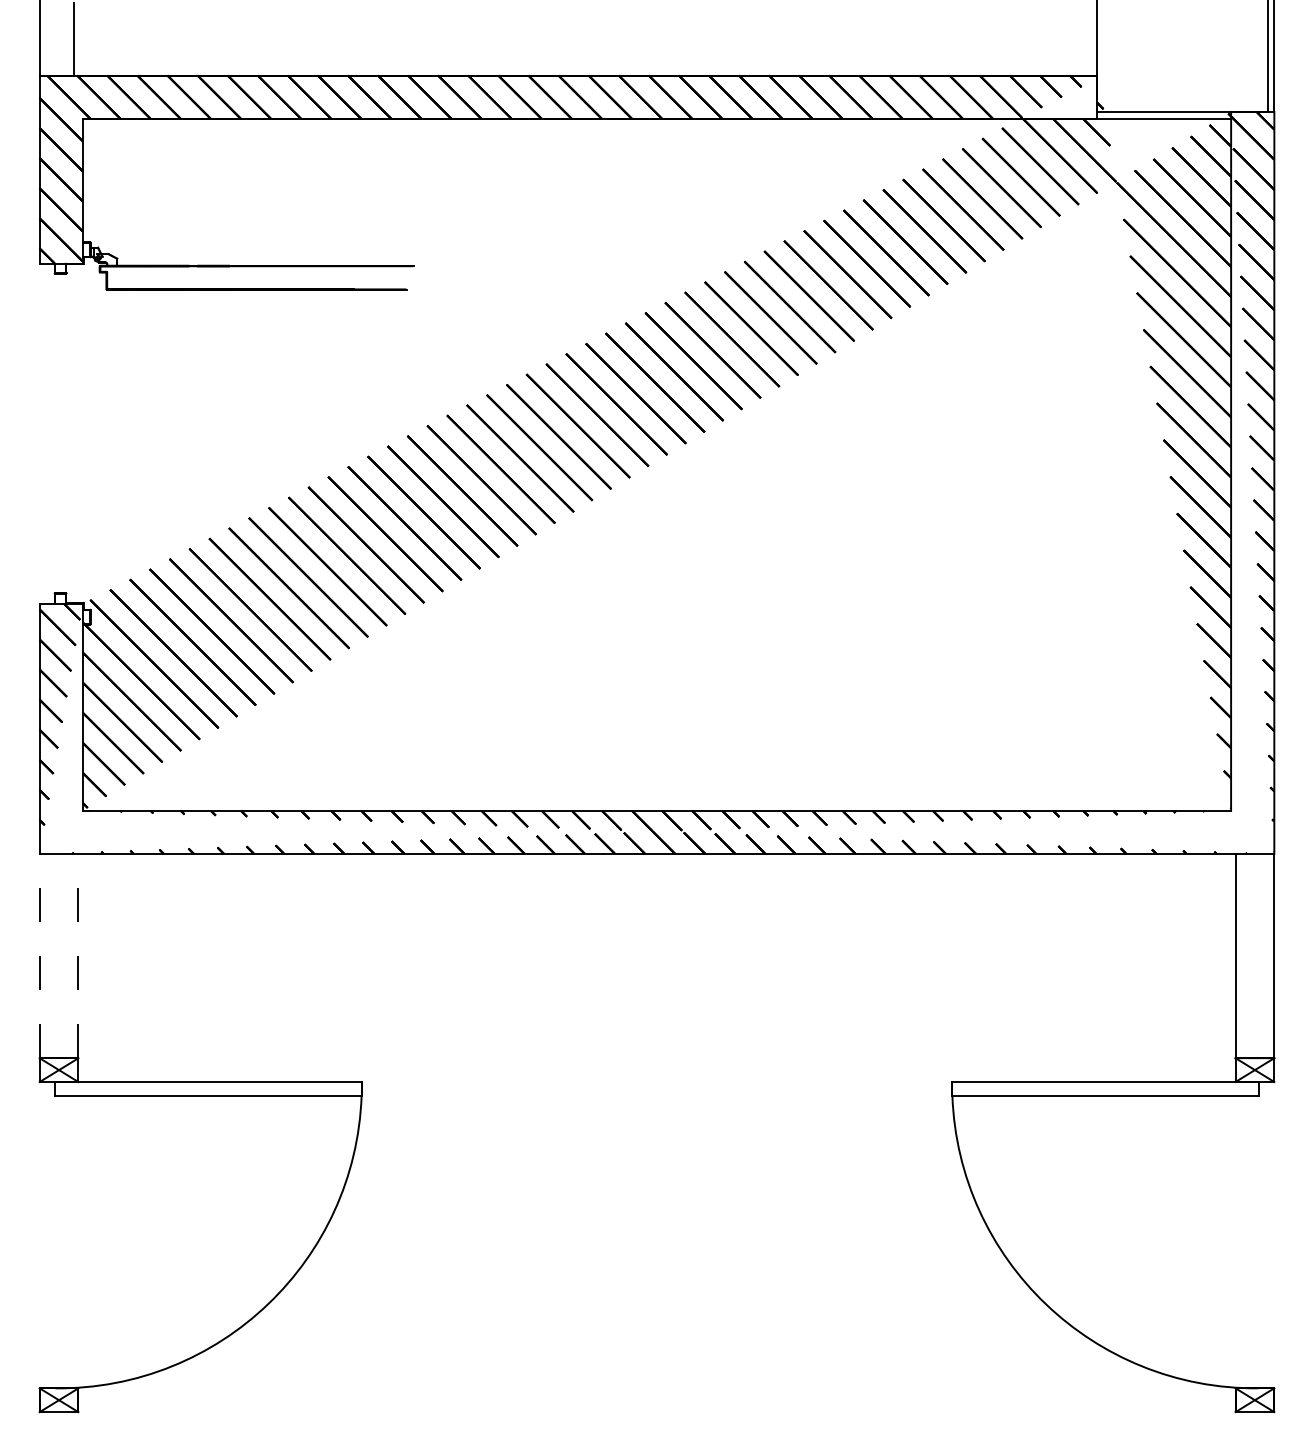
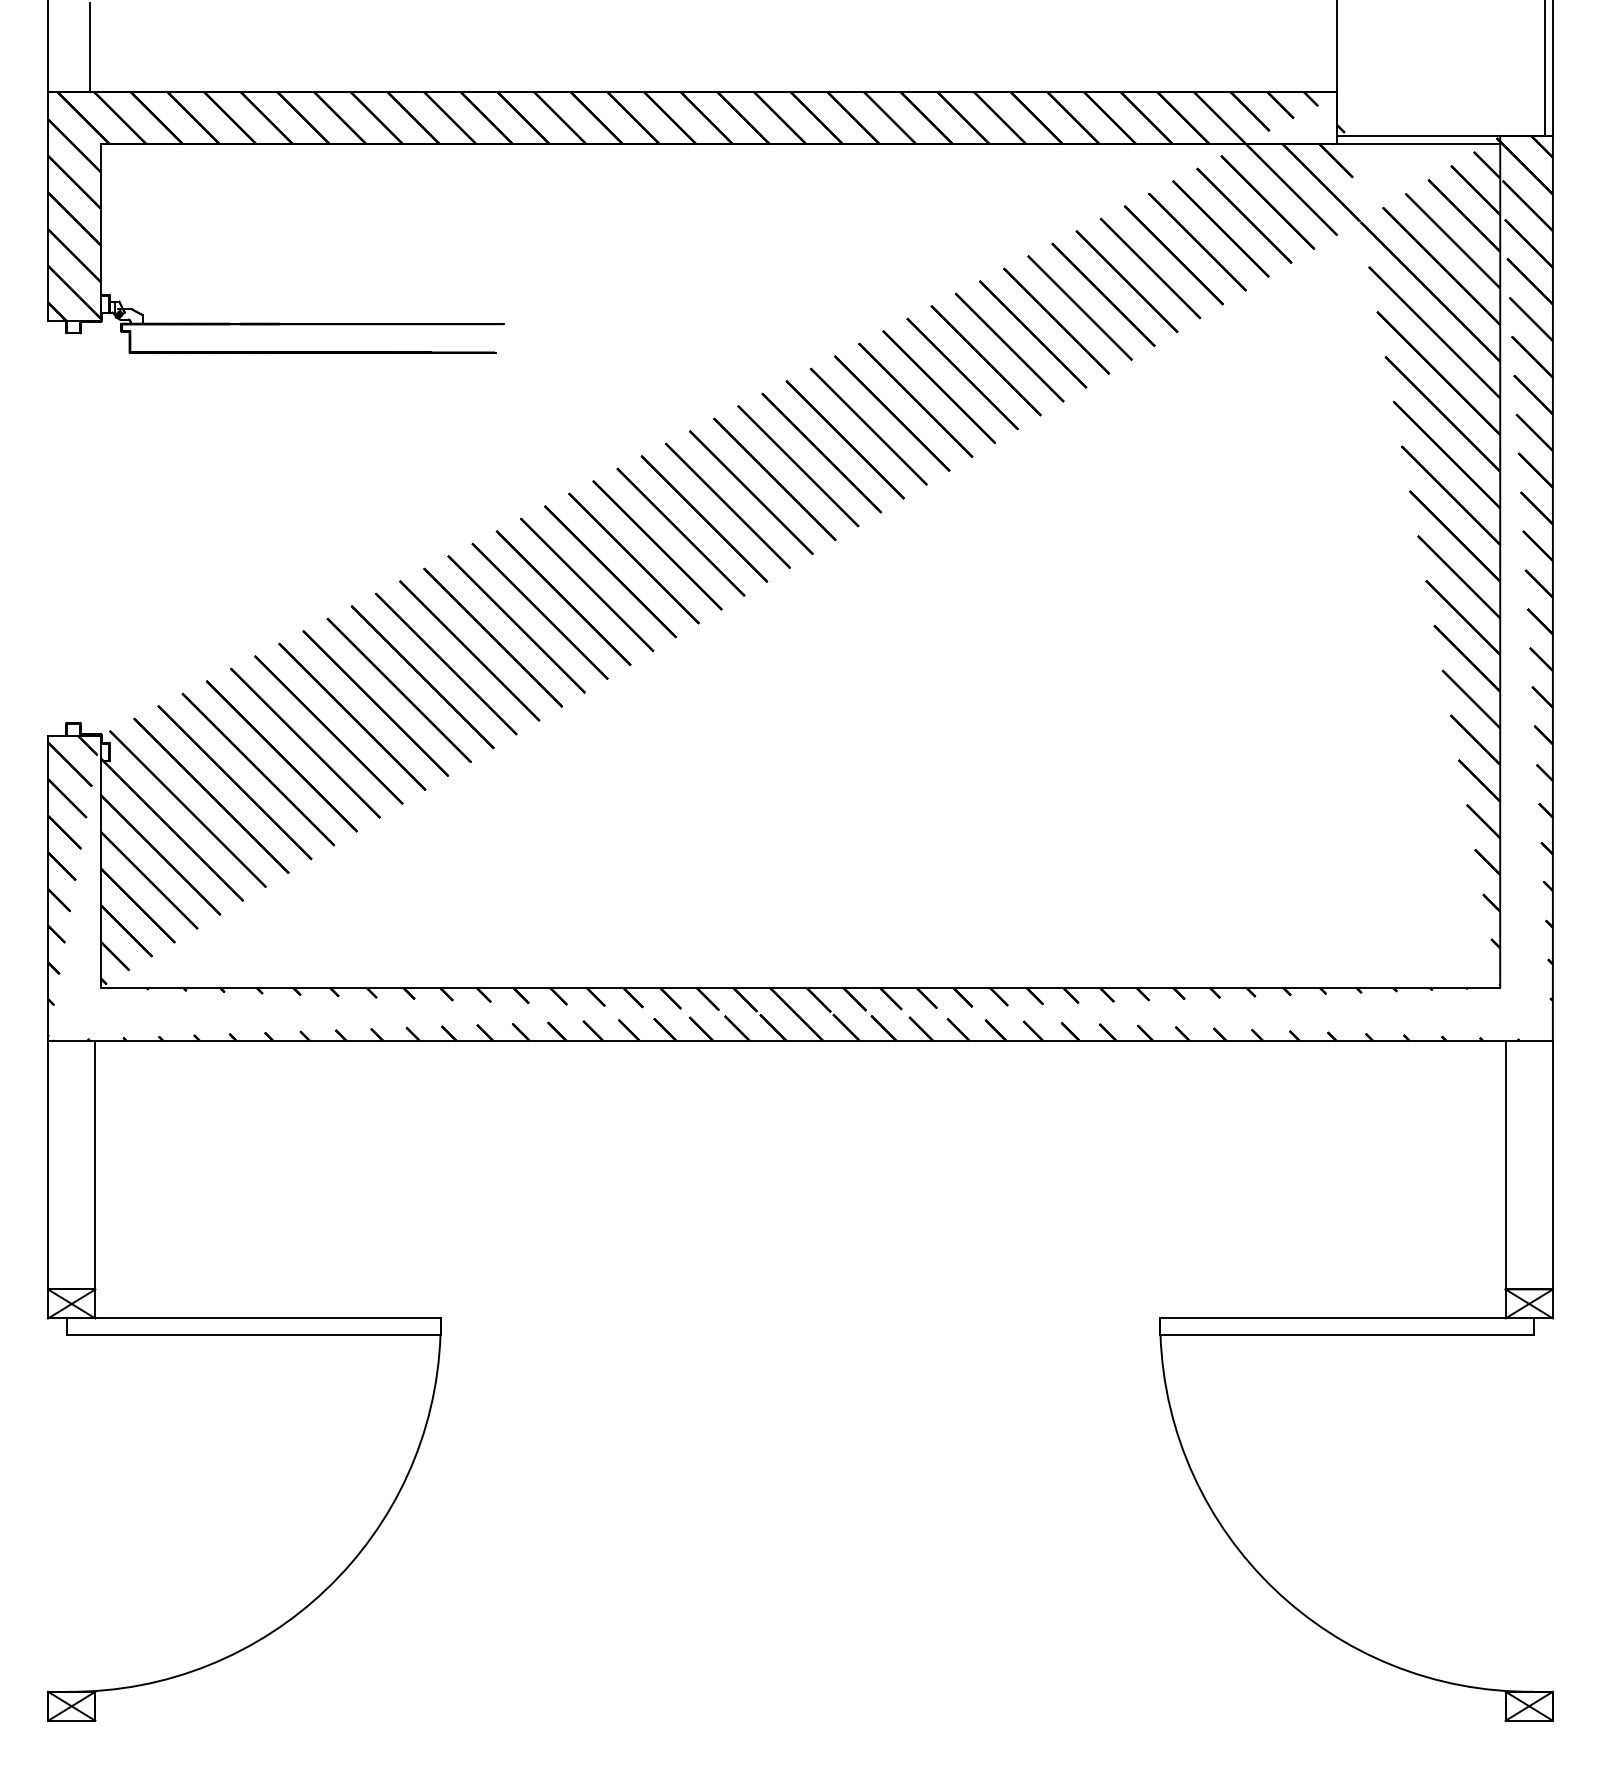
line: (39, 955) -> (48, 1164), dashed -> solid
line: (78, 955) -> (95, 1164), dashed -> solid

